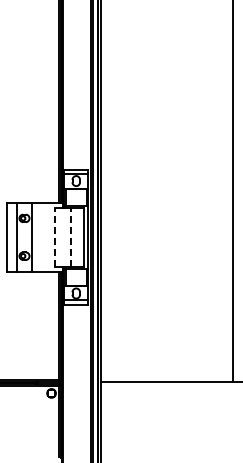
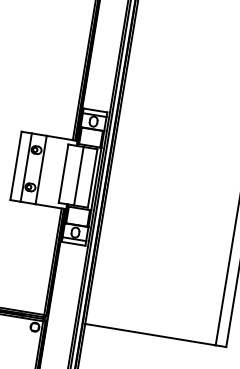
line: (55, 237) -> (64, 173), dashed -> solid
line: (70, 237) -> (78, 176), dashed -> solid

